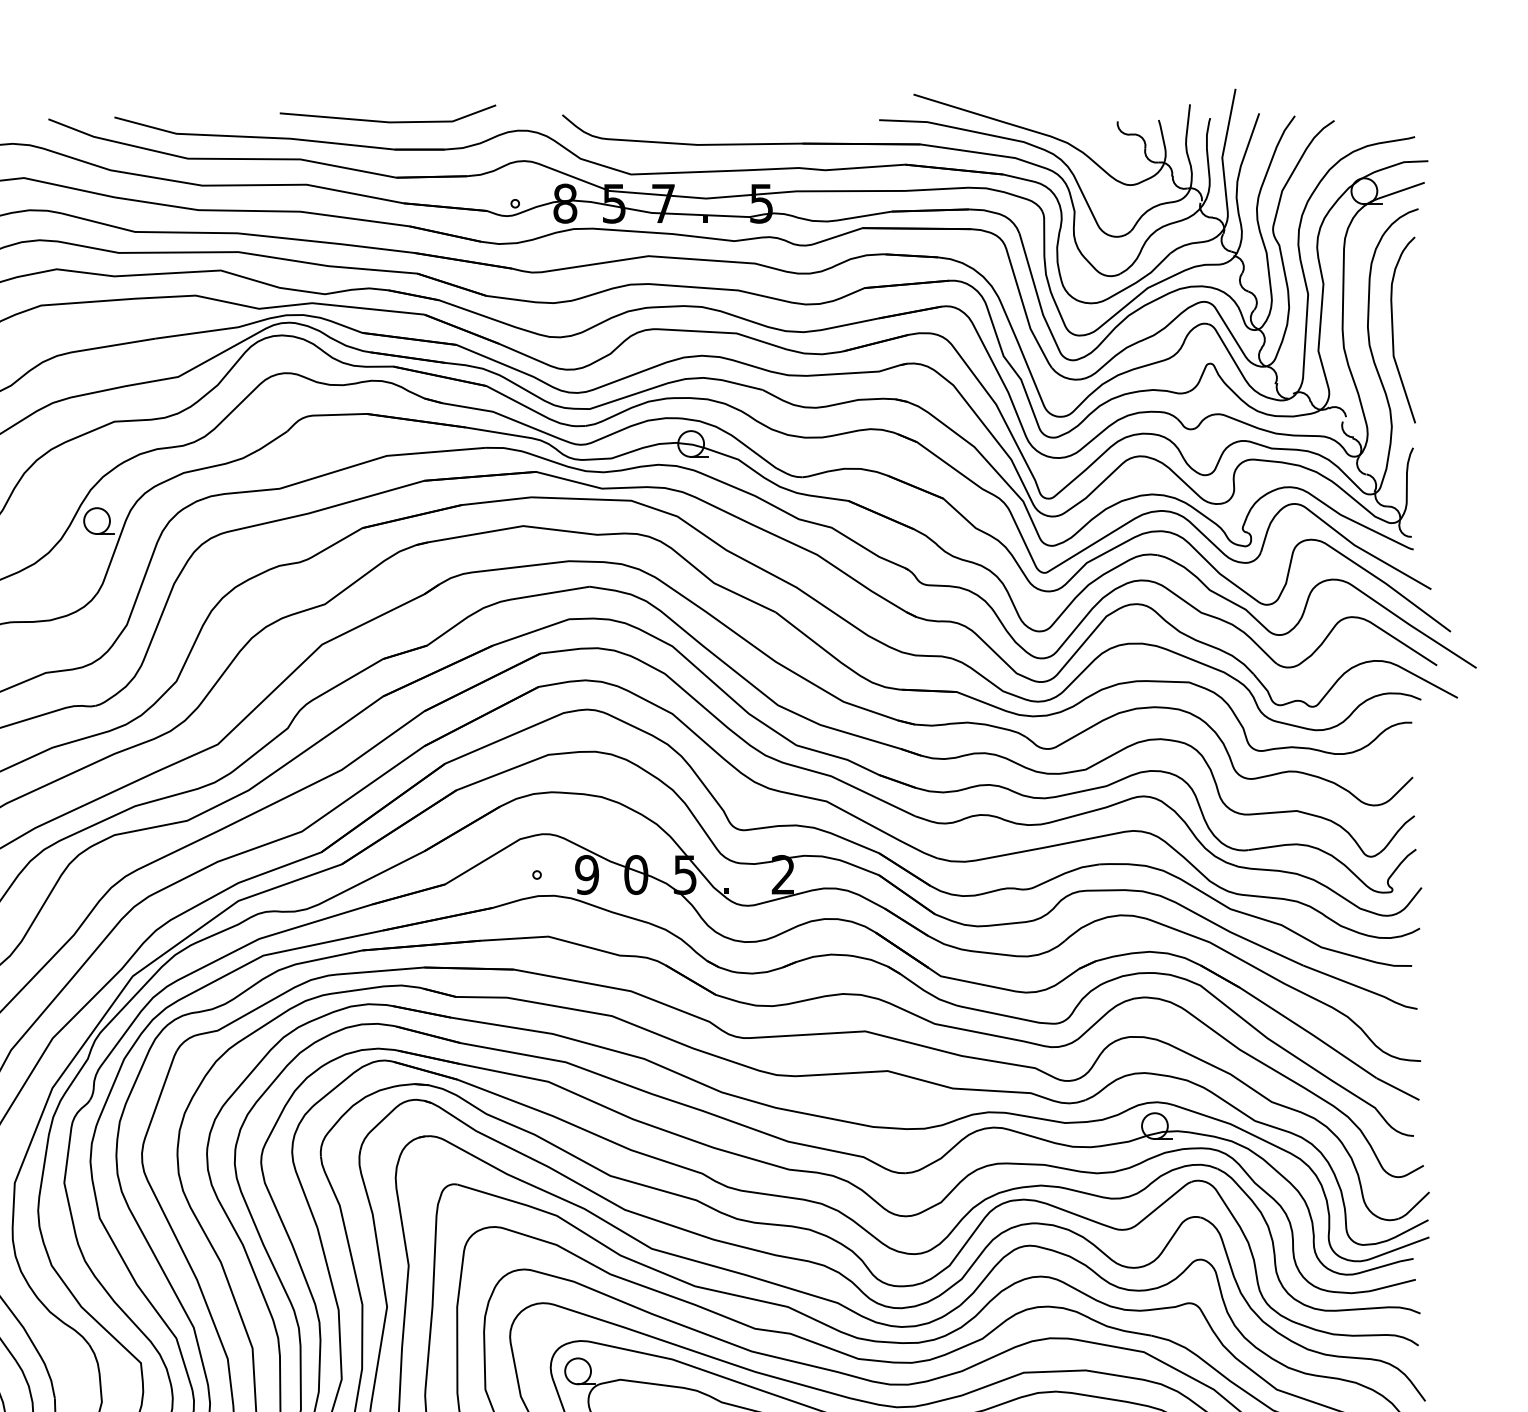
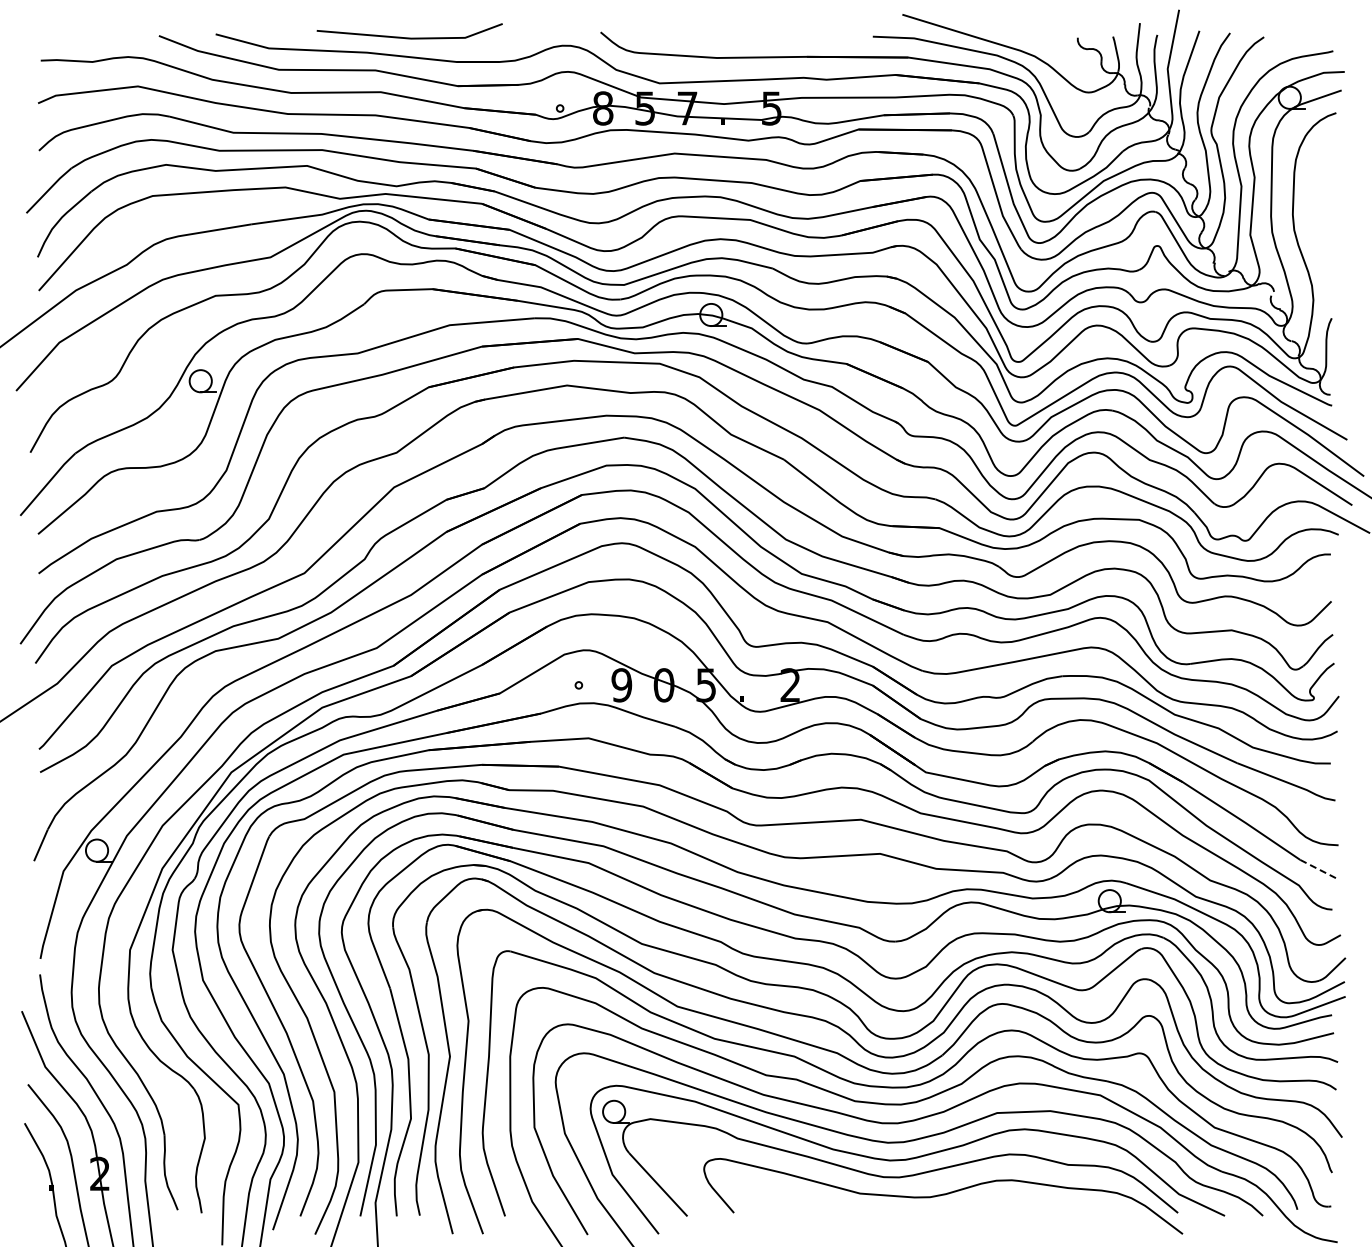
line: (387, 121) -> (409, 37), moved
curve: (1393, 329) -> (1314, 216), removed
line: (1397, 1089) -> (1318, 869), solid -> dashed

